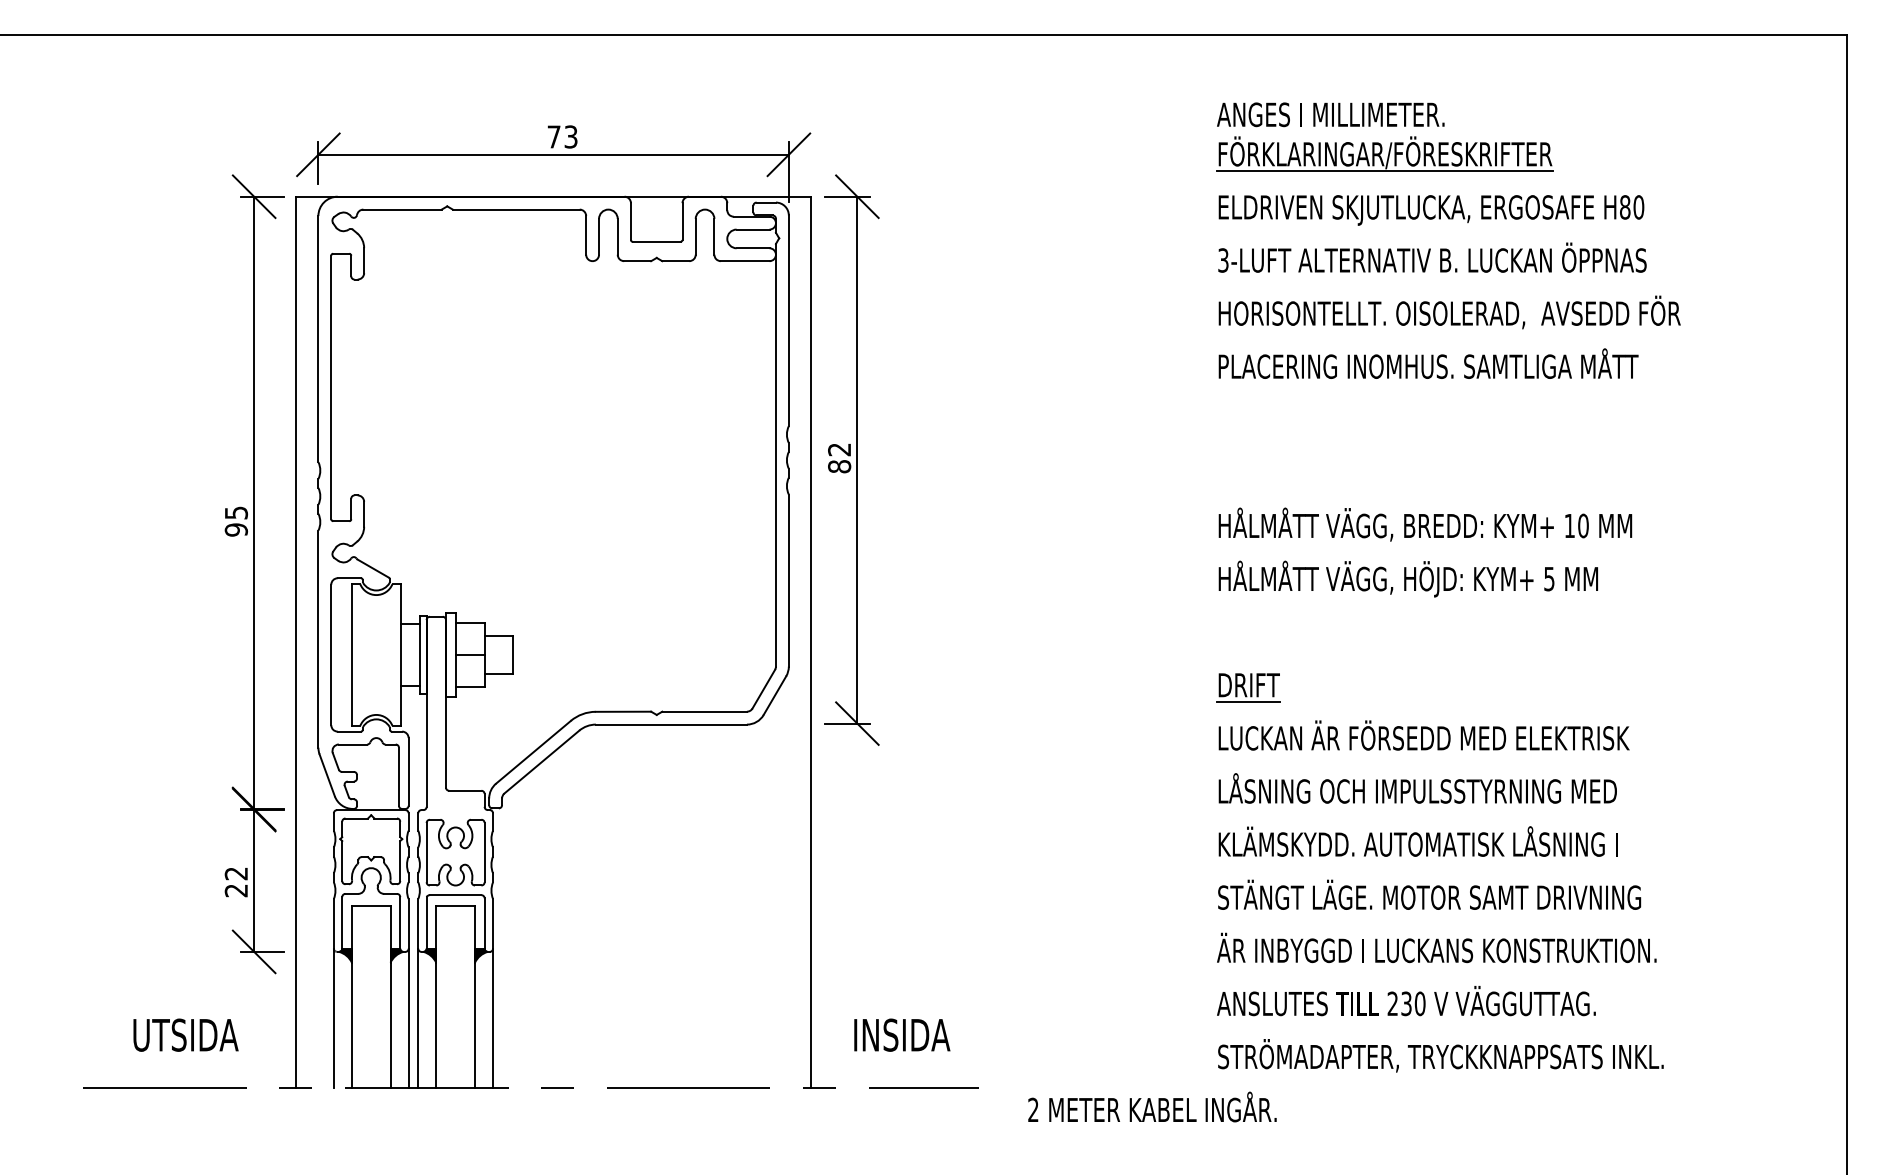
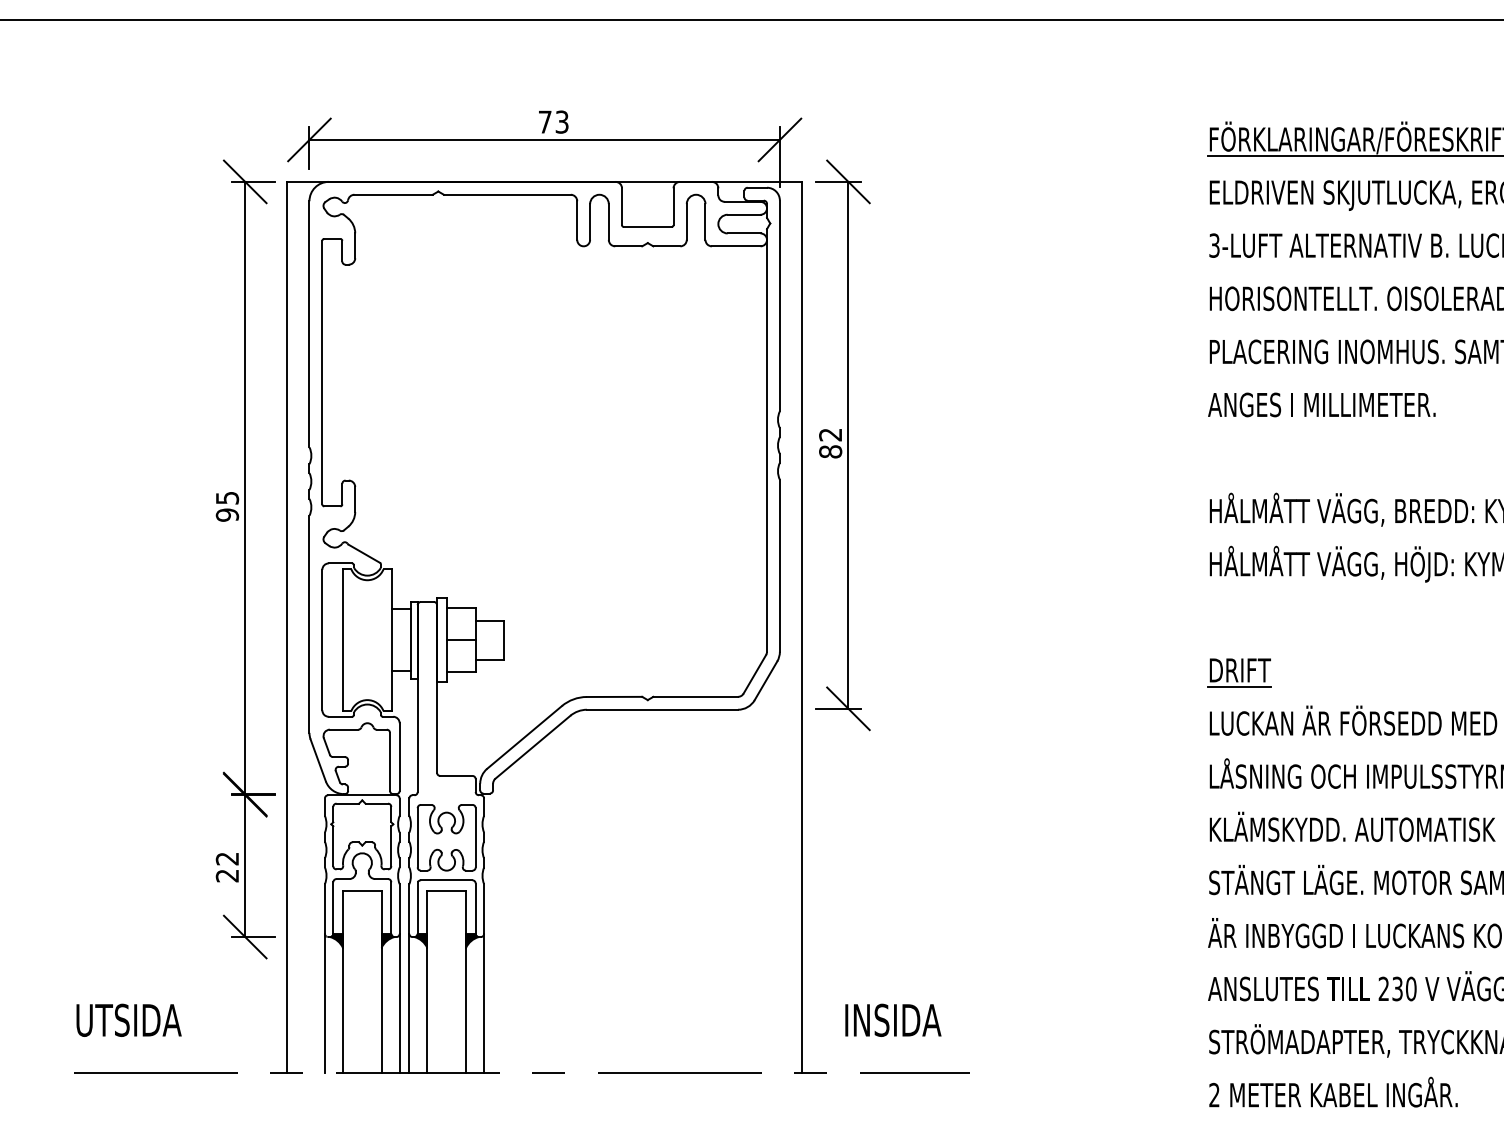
text: (1330, 114) -> (1321, 404), moved
text: (185, 1034) -> (128, 1019), moved
text: (1152, 1106) -> (1333, 1091), moved

